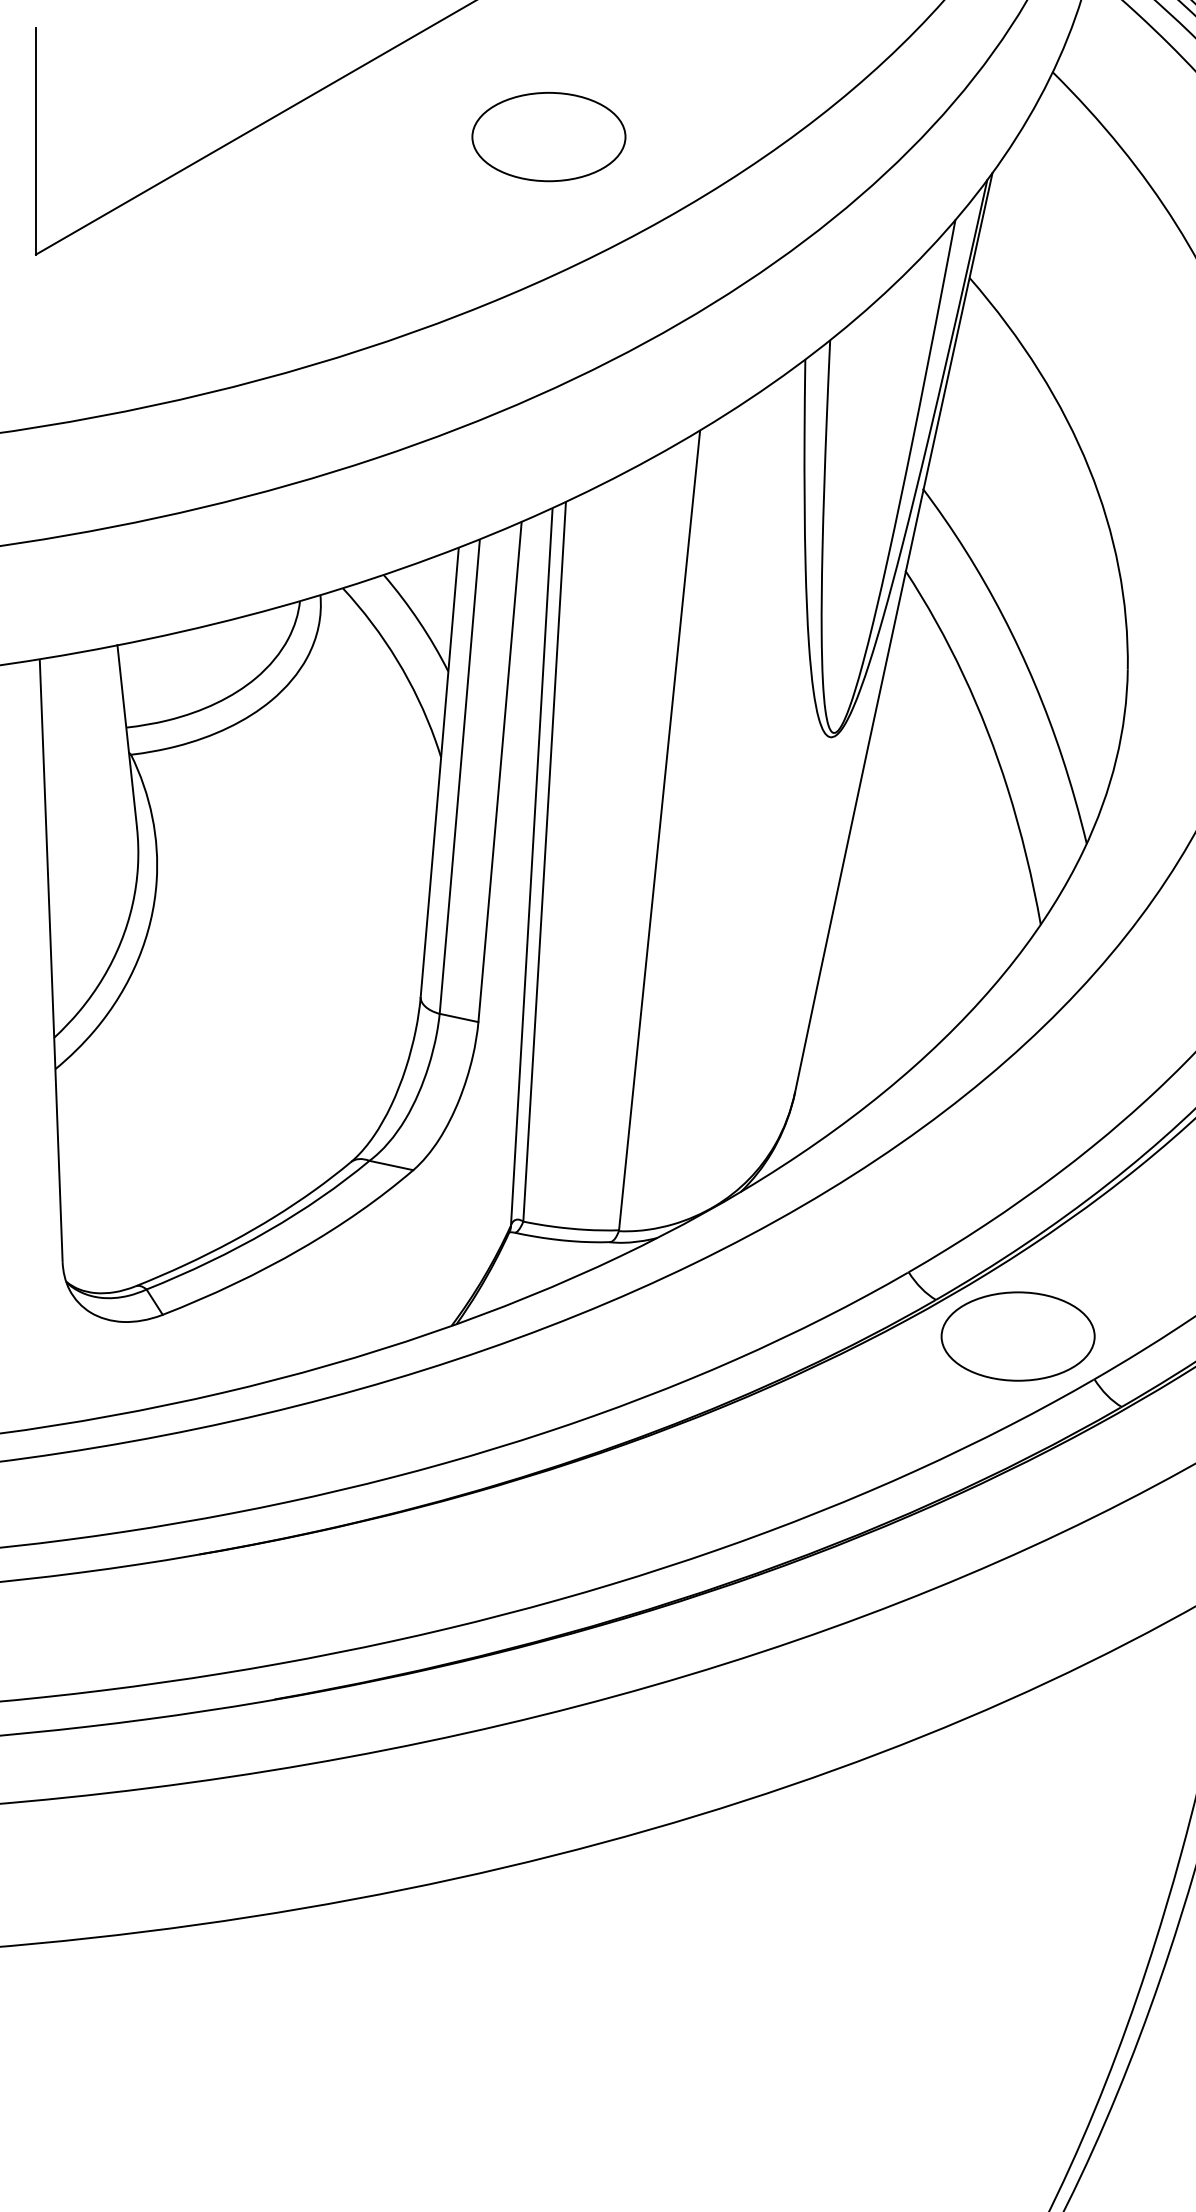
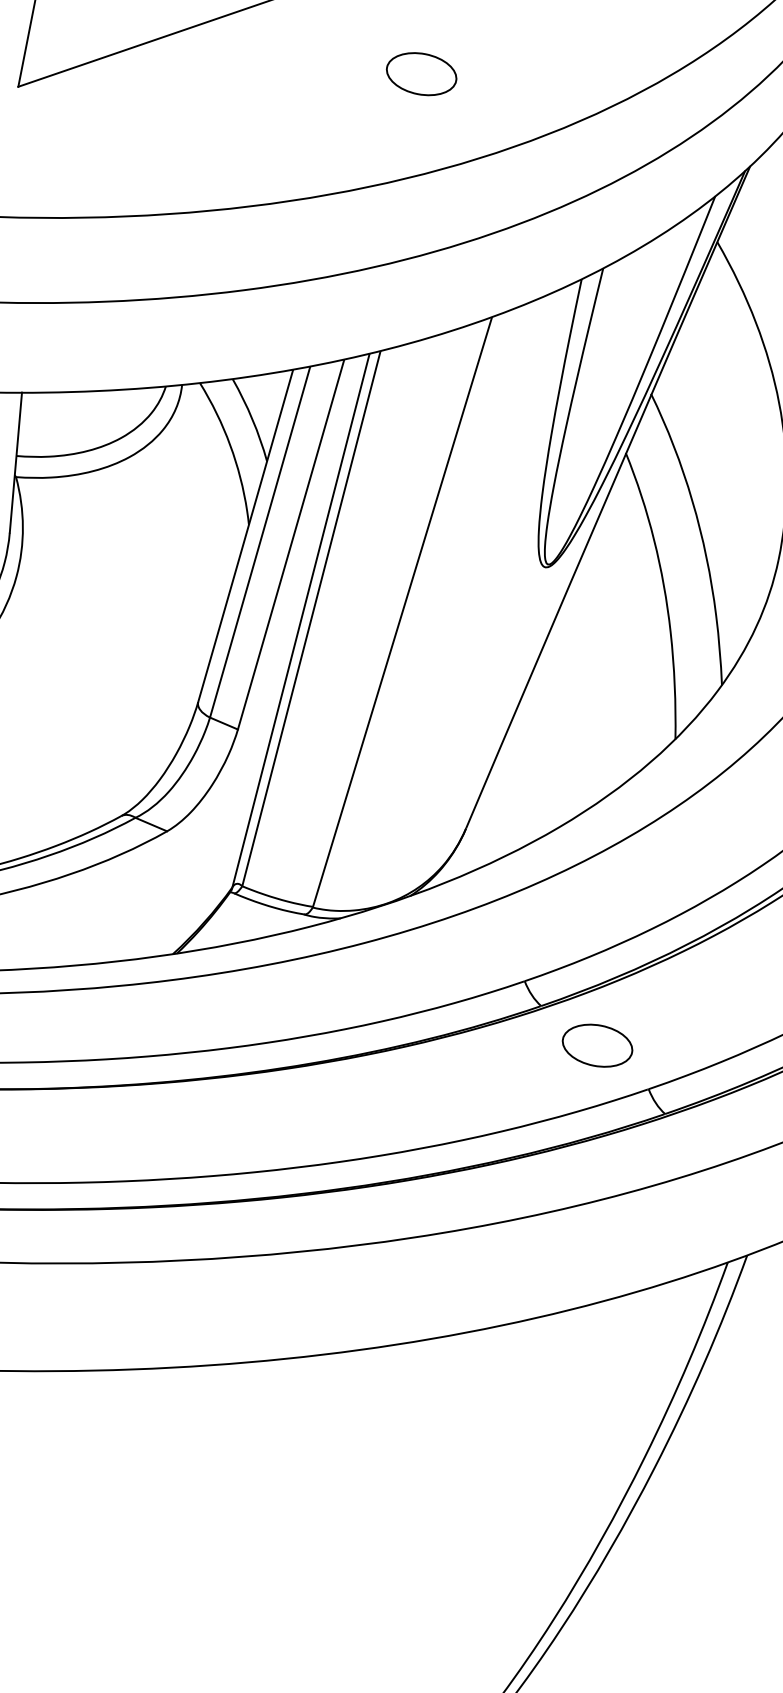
part: (548, 137) -> (421, 74), size x0.6
part: (1017, 1336) -> (597, 1045), size x0.6

